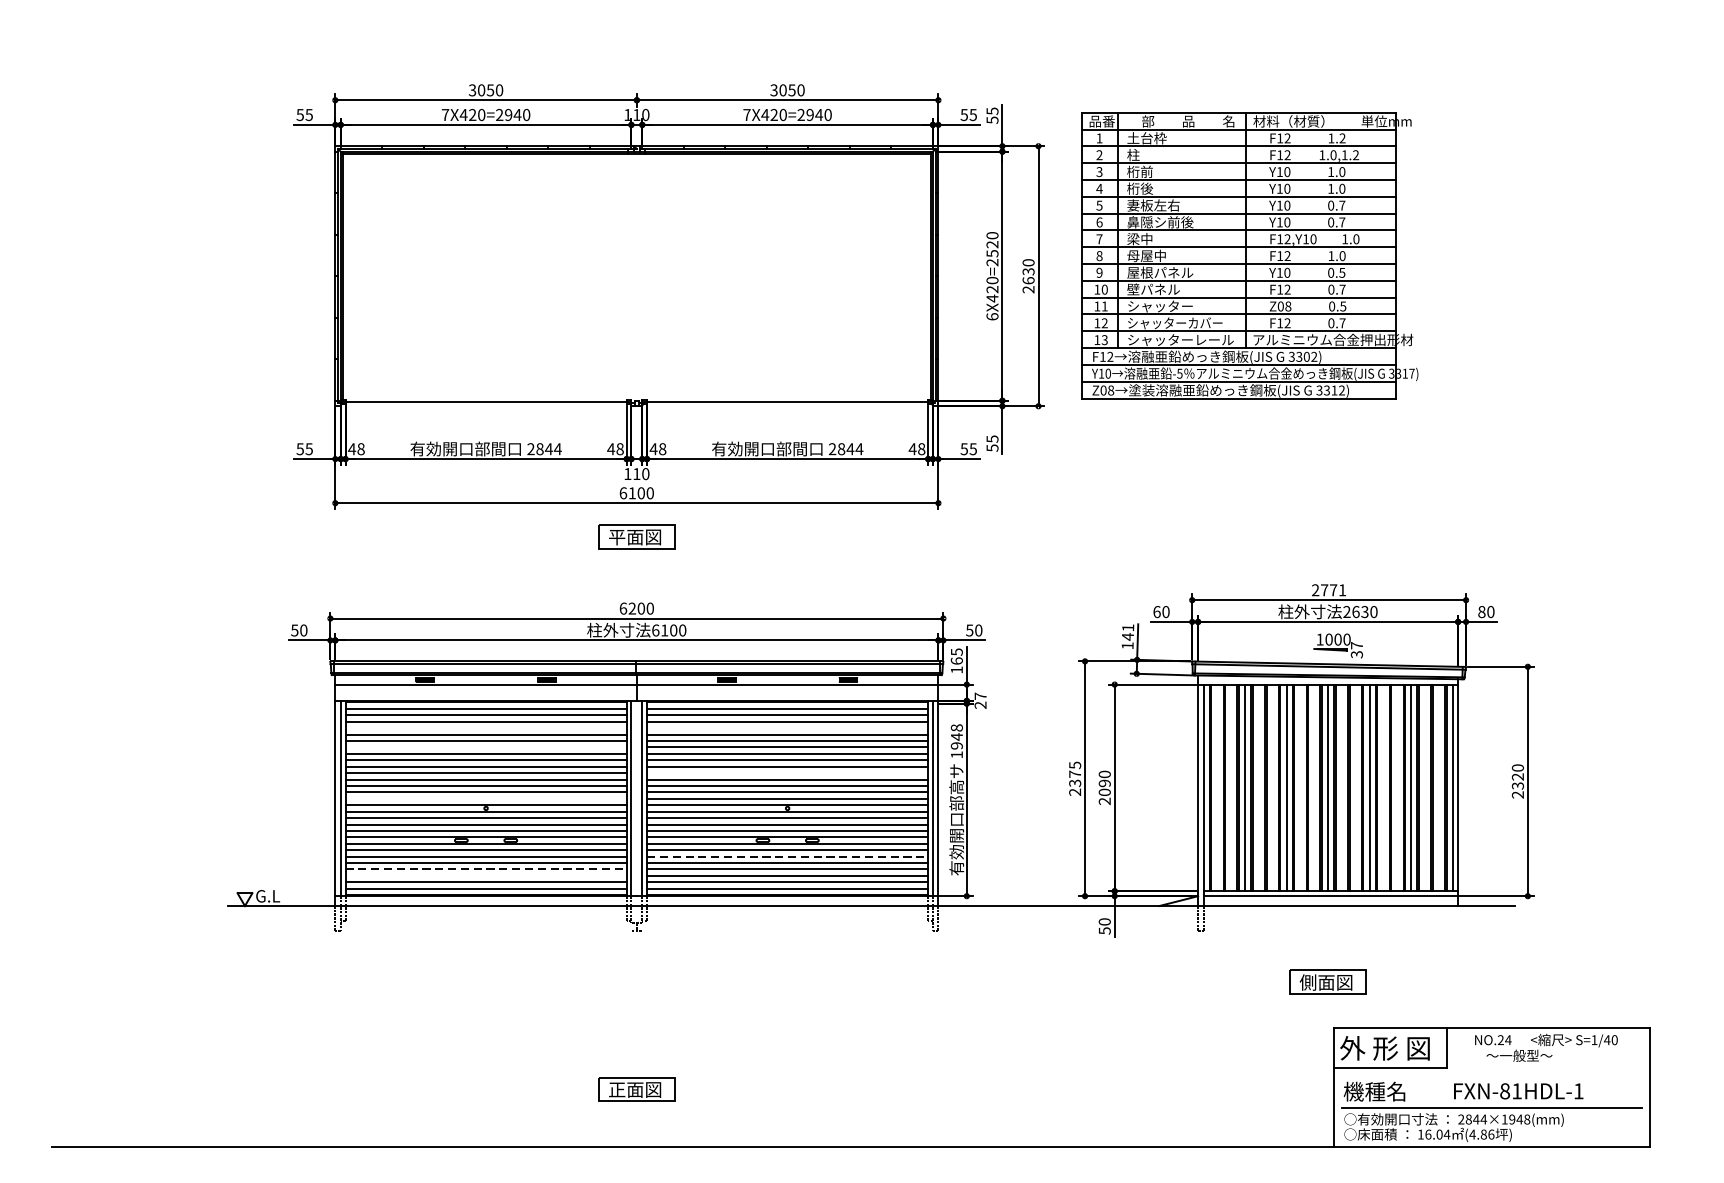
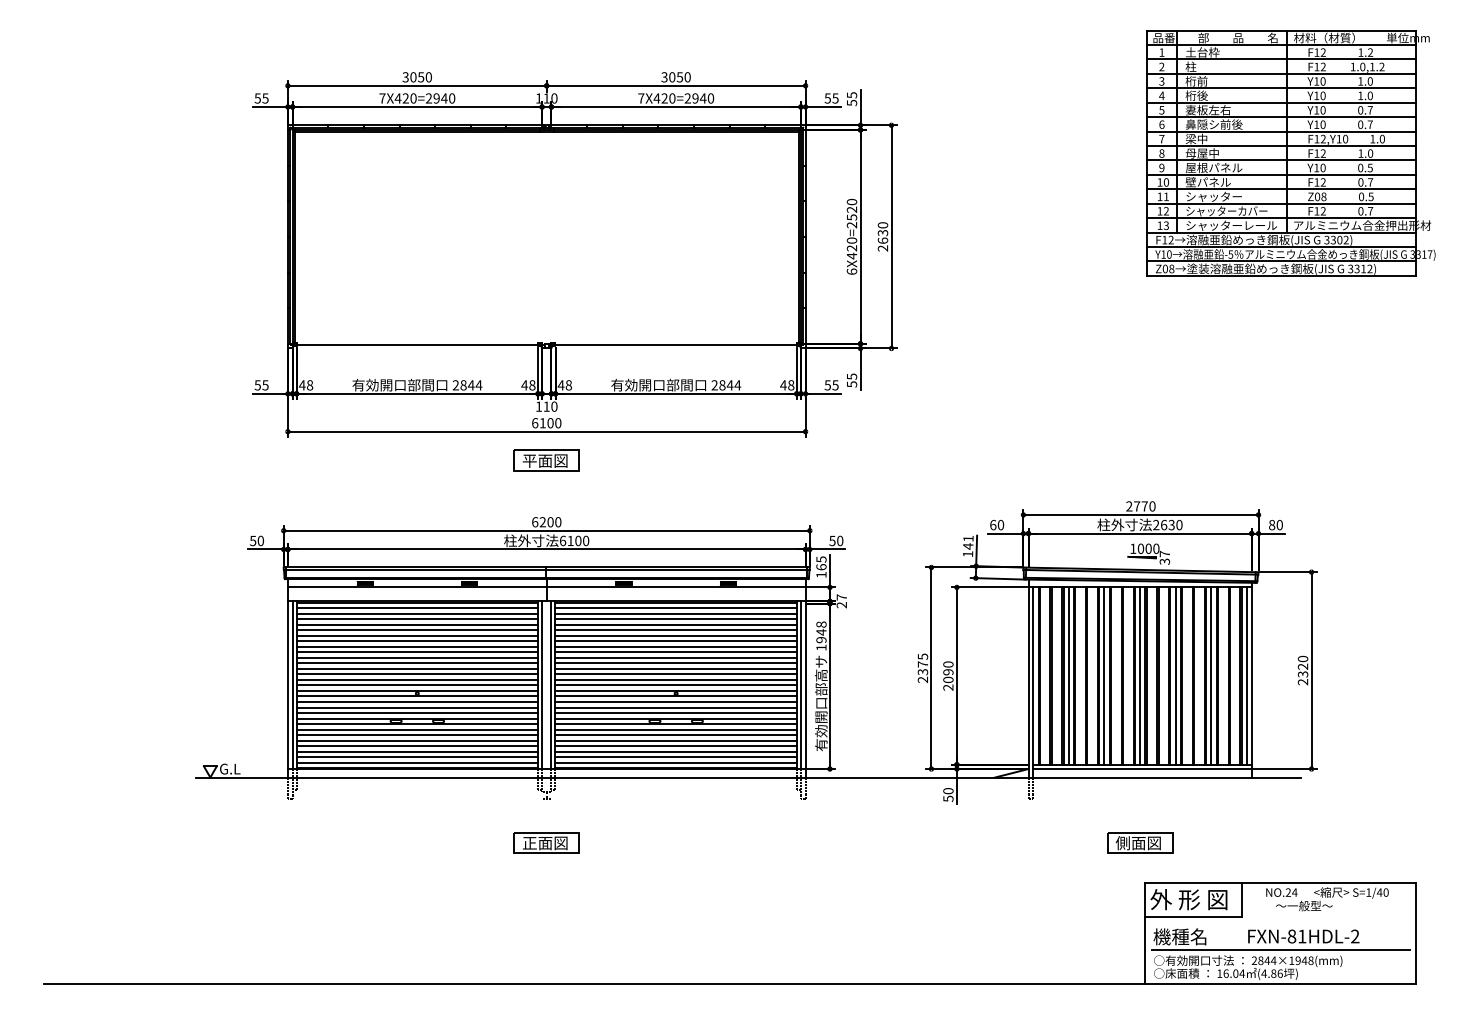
part: (1249, 255) -> (1290, 153), moved
text: (1342, 590) -> (1152, 506), 2771 -> 2770
line: (486, 727) -> (417, 624), added
line: (786, 727) -> (675, 624), added
line: (486, 747) -> (417, 641), added
line: (786, 773) -> (675, 663), added
line: (486, 798) -> (417, 685), added
line: (788, 857) -> (676, 735), dashed -> solid
line: (486, 869) -> (417, 746), dashed -> solid
line: (486, 875) -> (417, 751), added
part: (636, 1088) -> (546, 842), moved
text: (1579, 1091) -> (1355, 936), FXN-81HDL-1 -> FXN-81HDL-2

